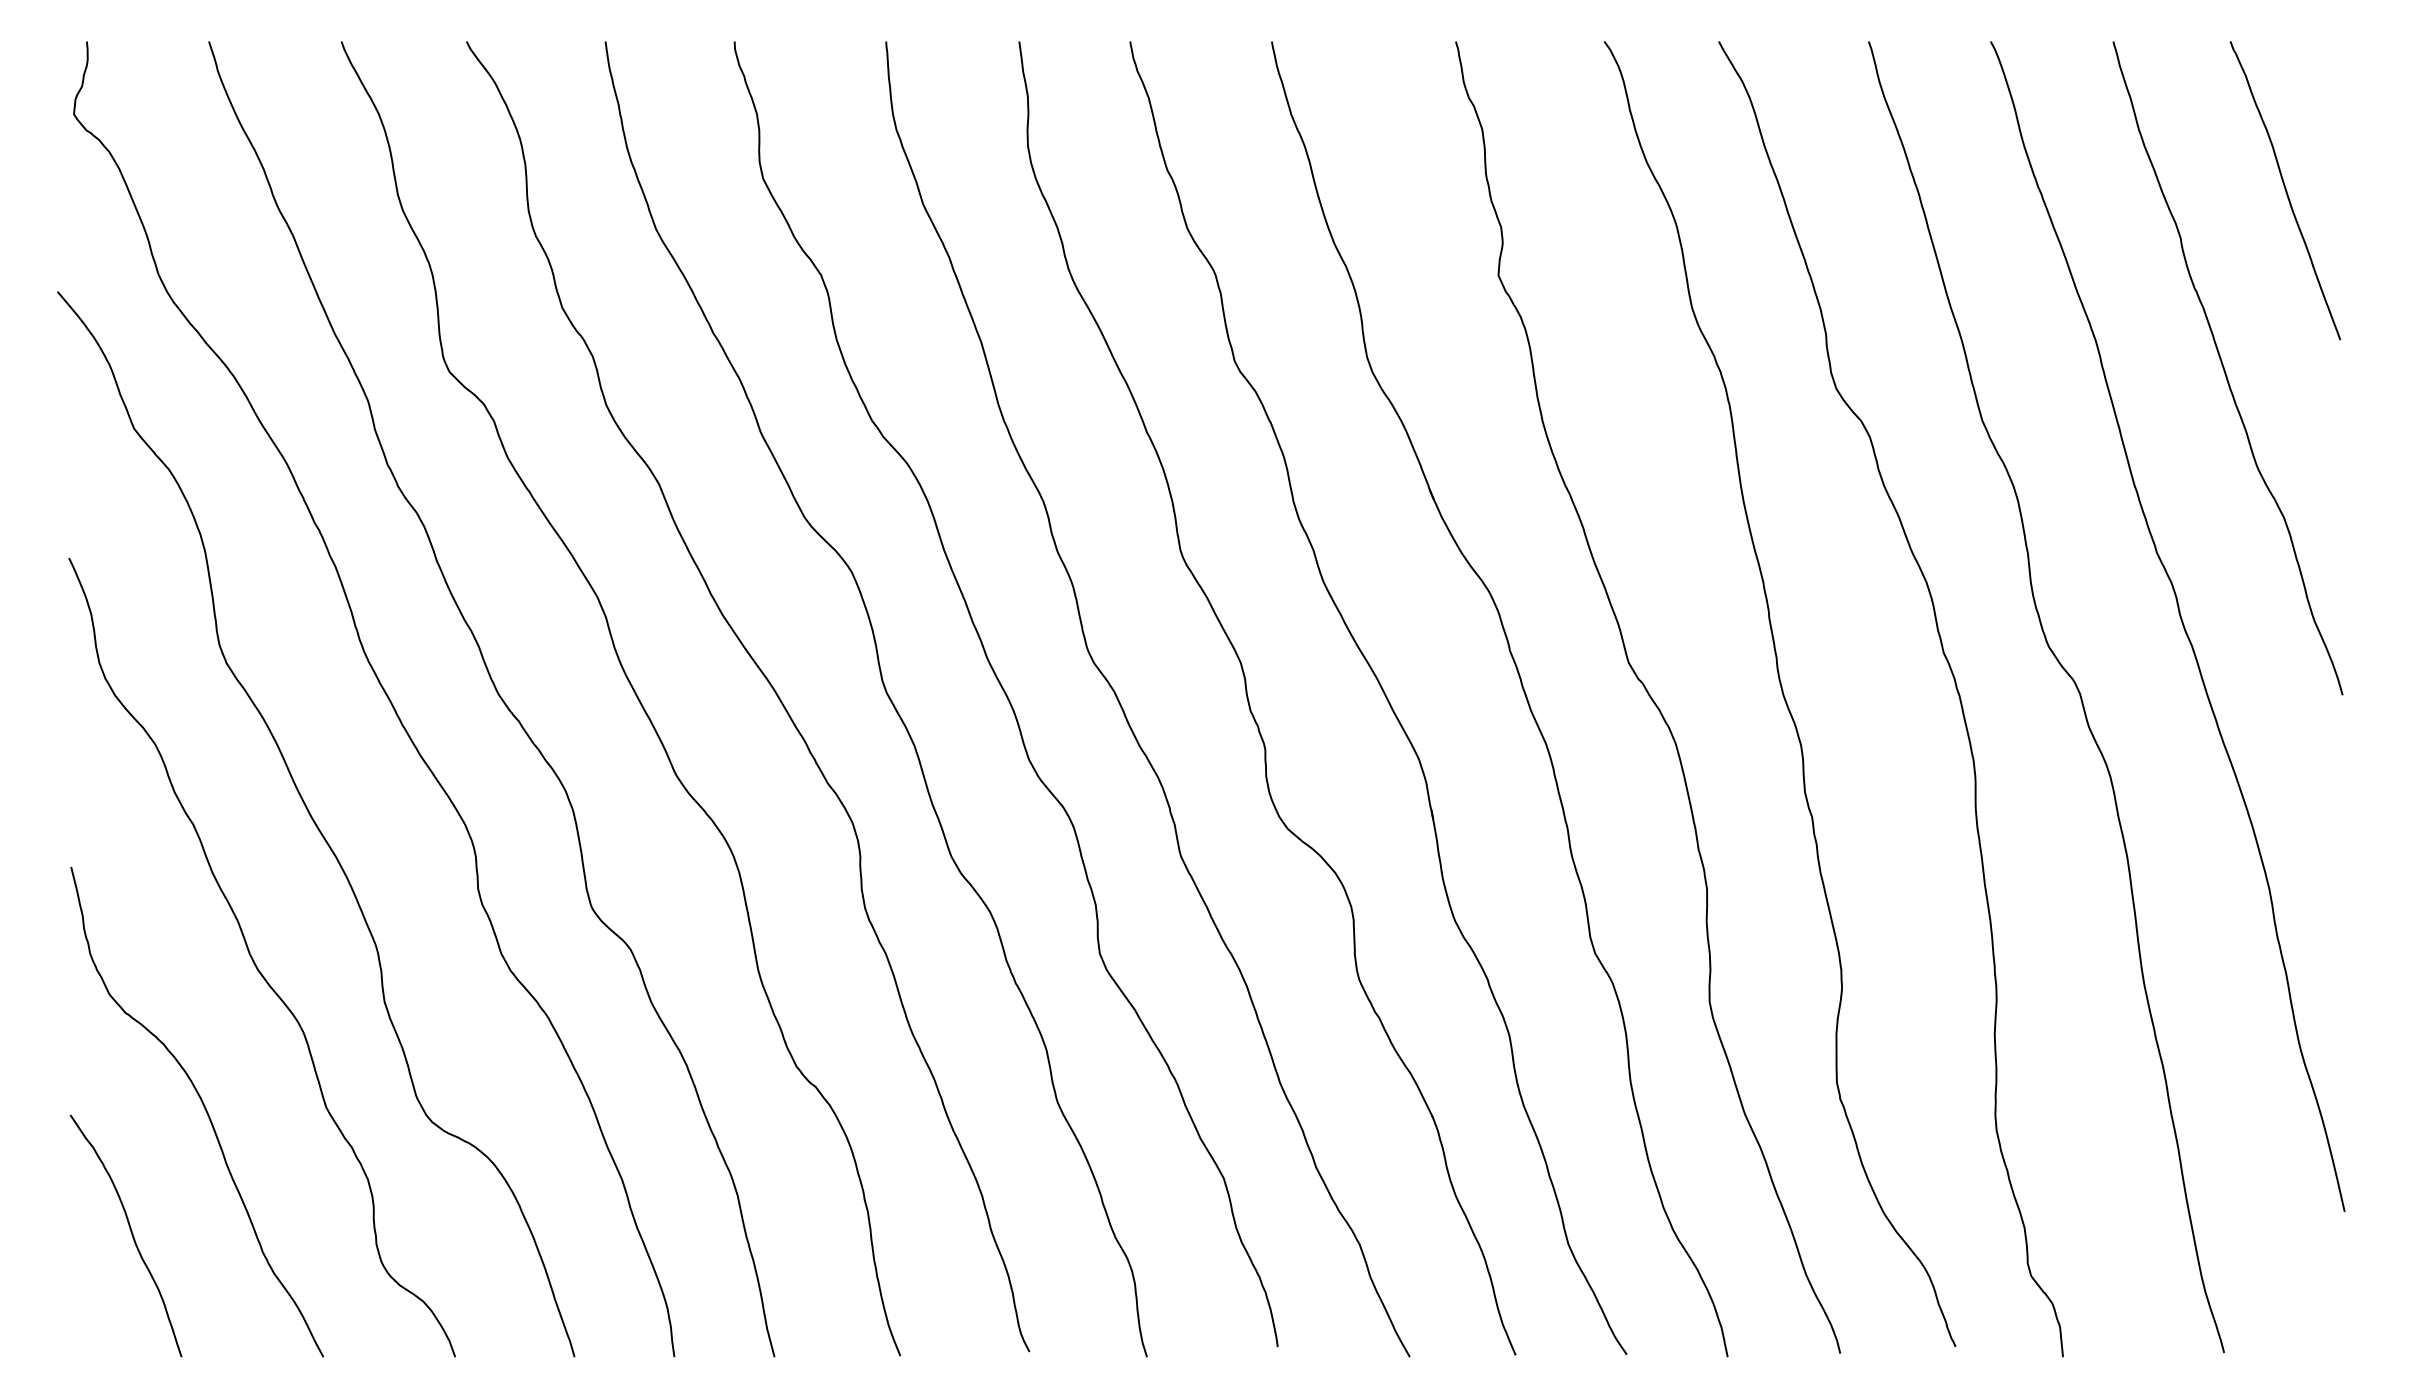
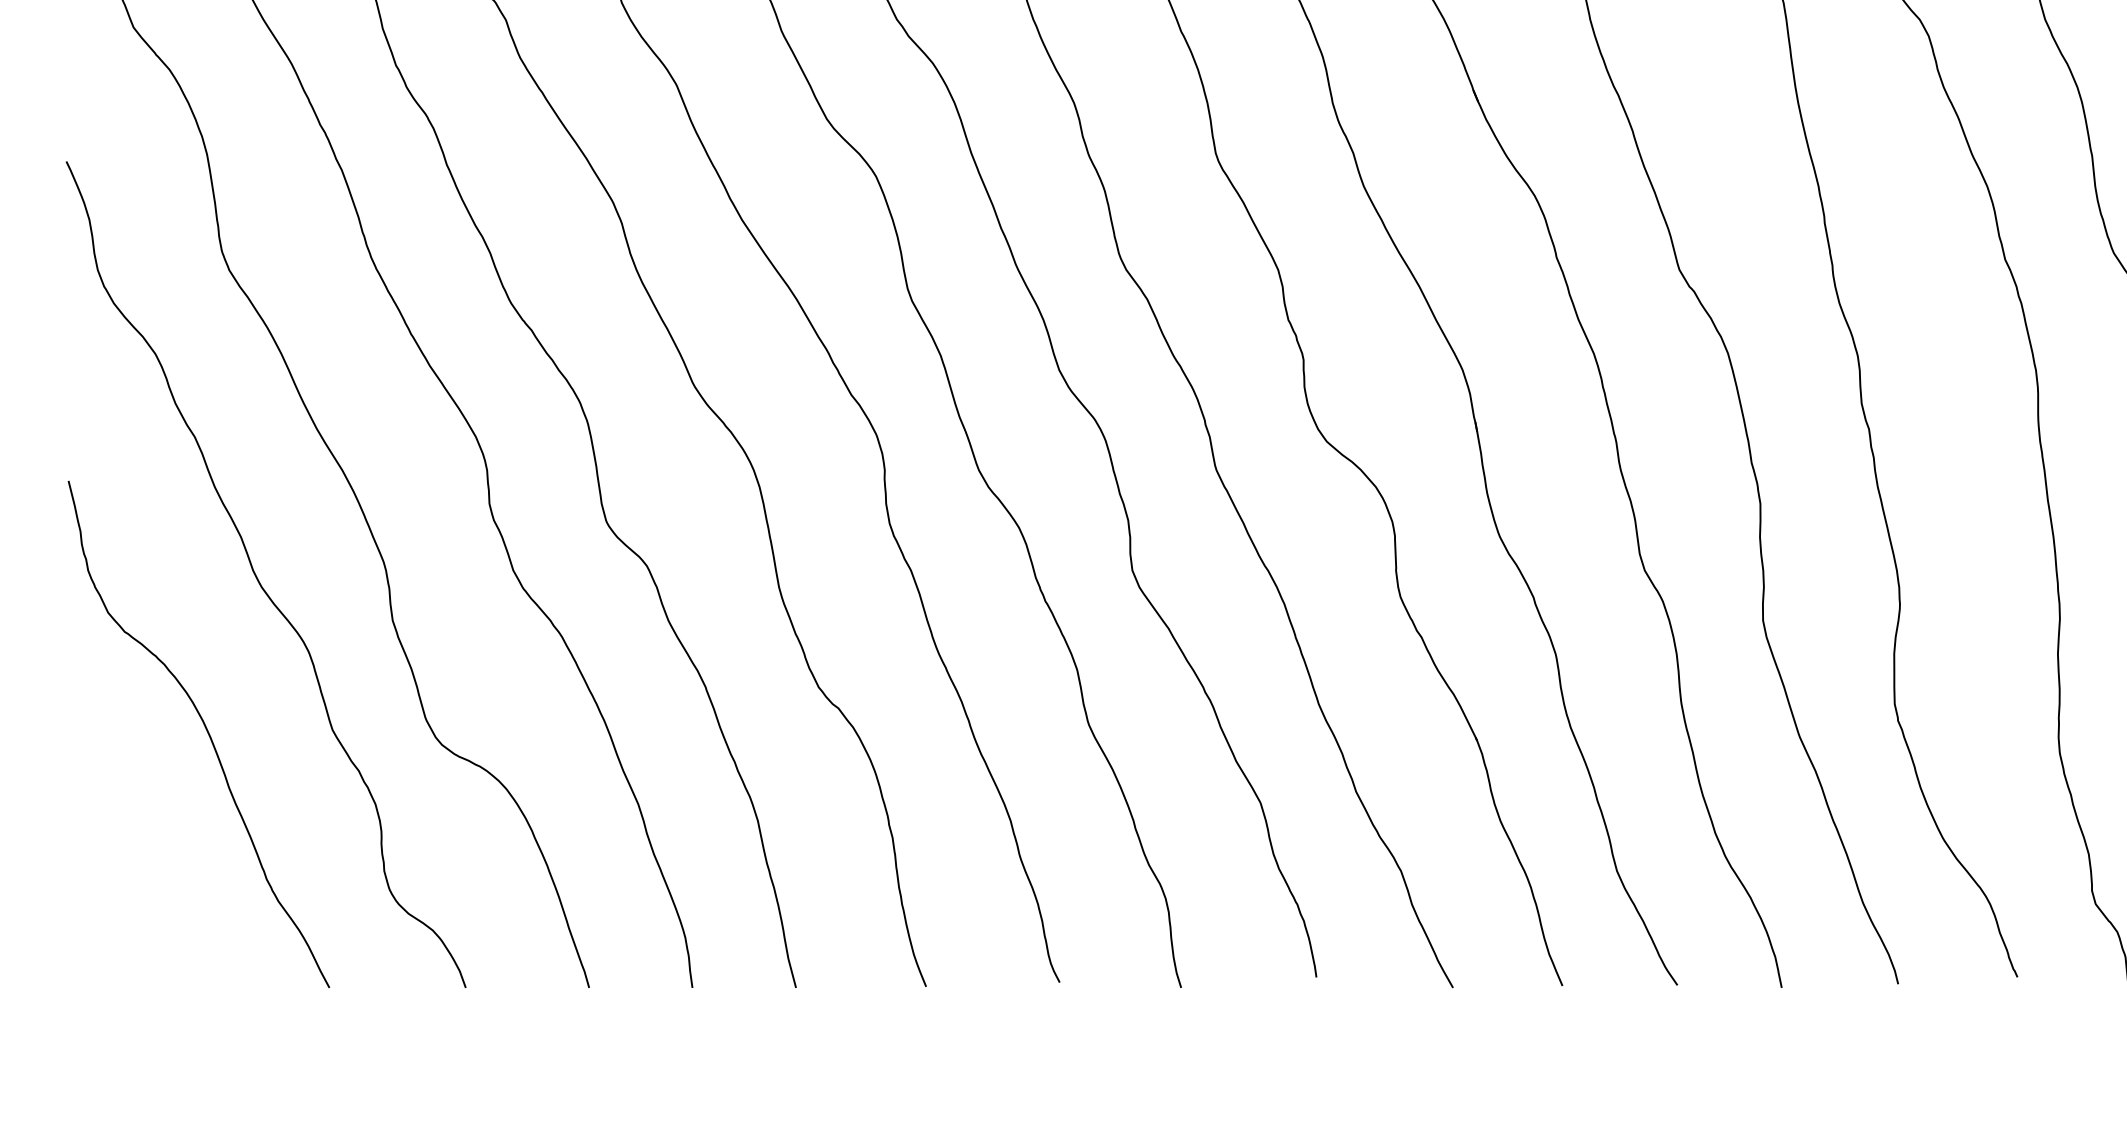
curve: (130, 1232) -> (129, 858), removed

